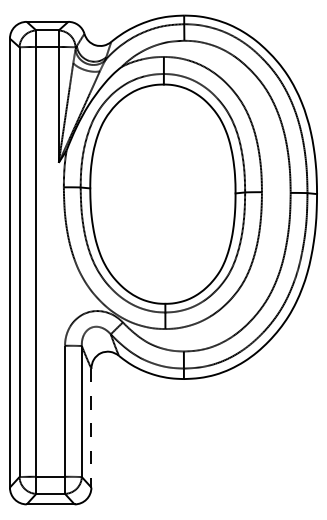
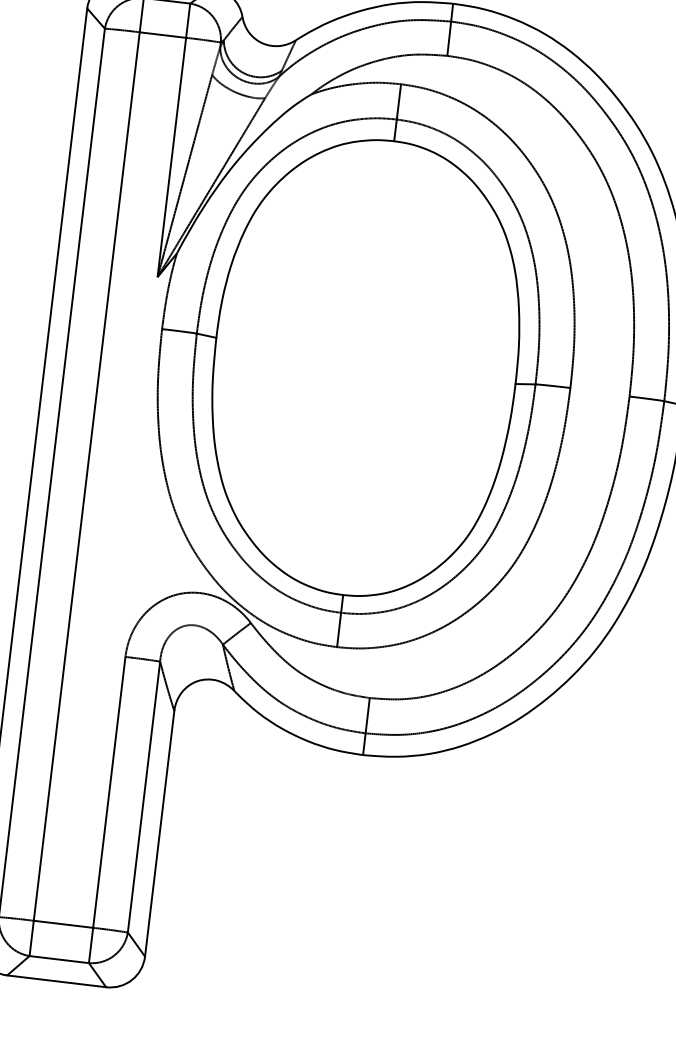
line: (91, 428) -> (159, 834), dashed -> solid

